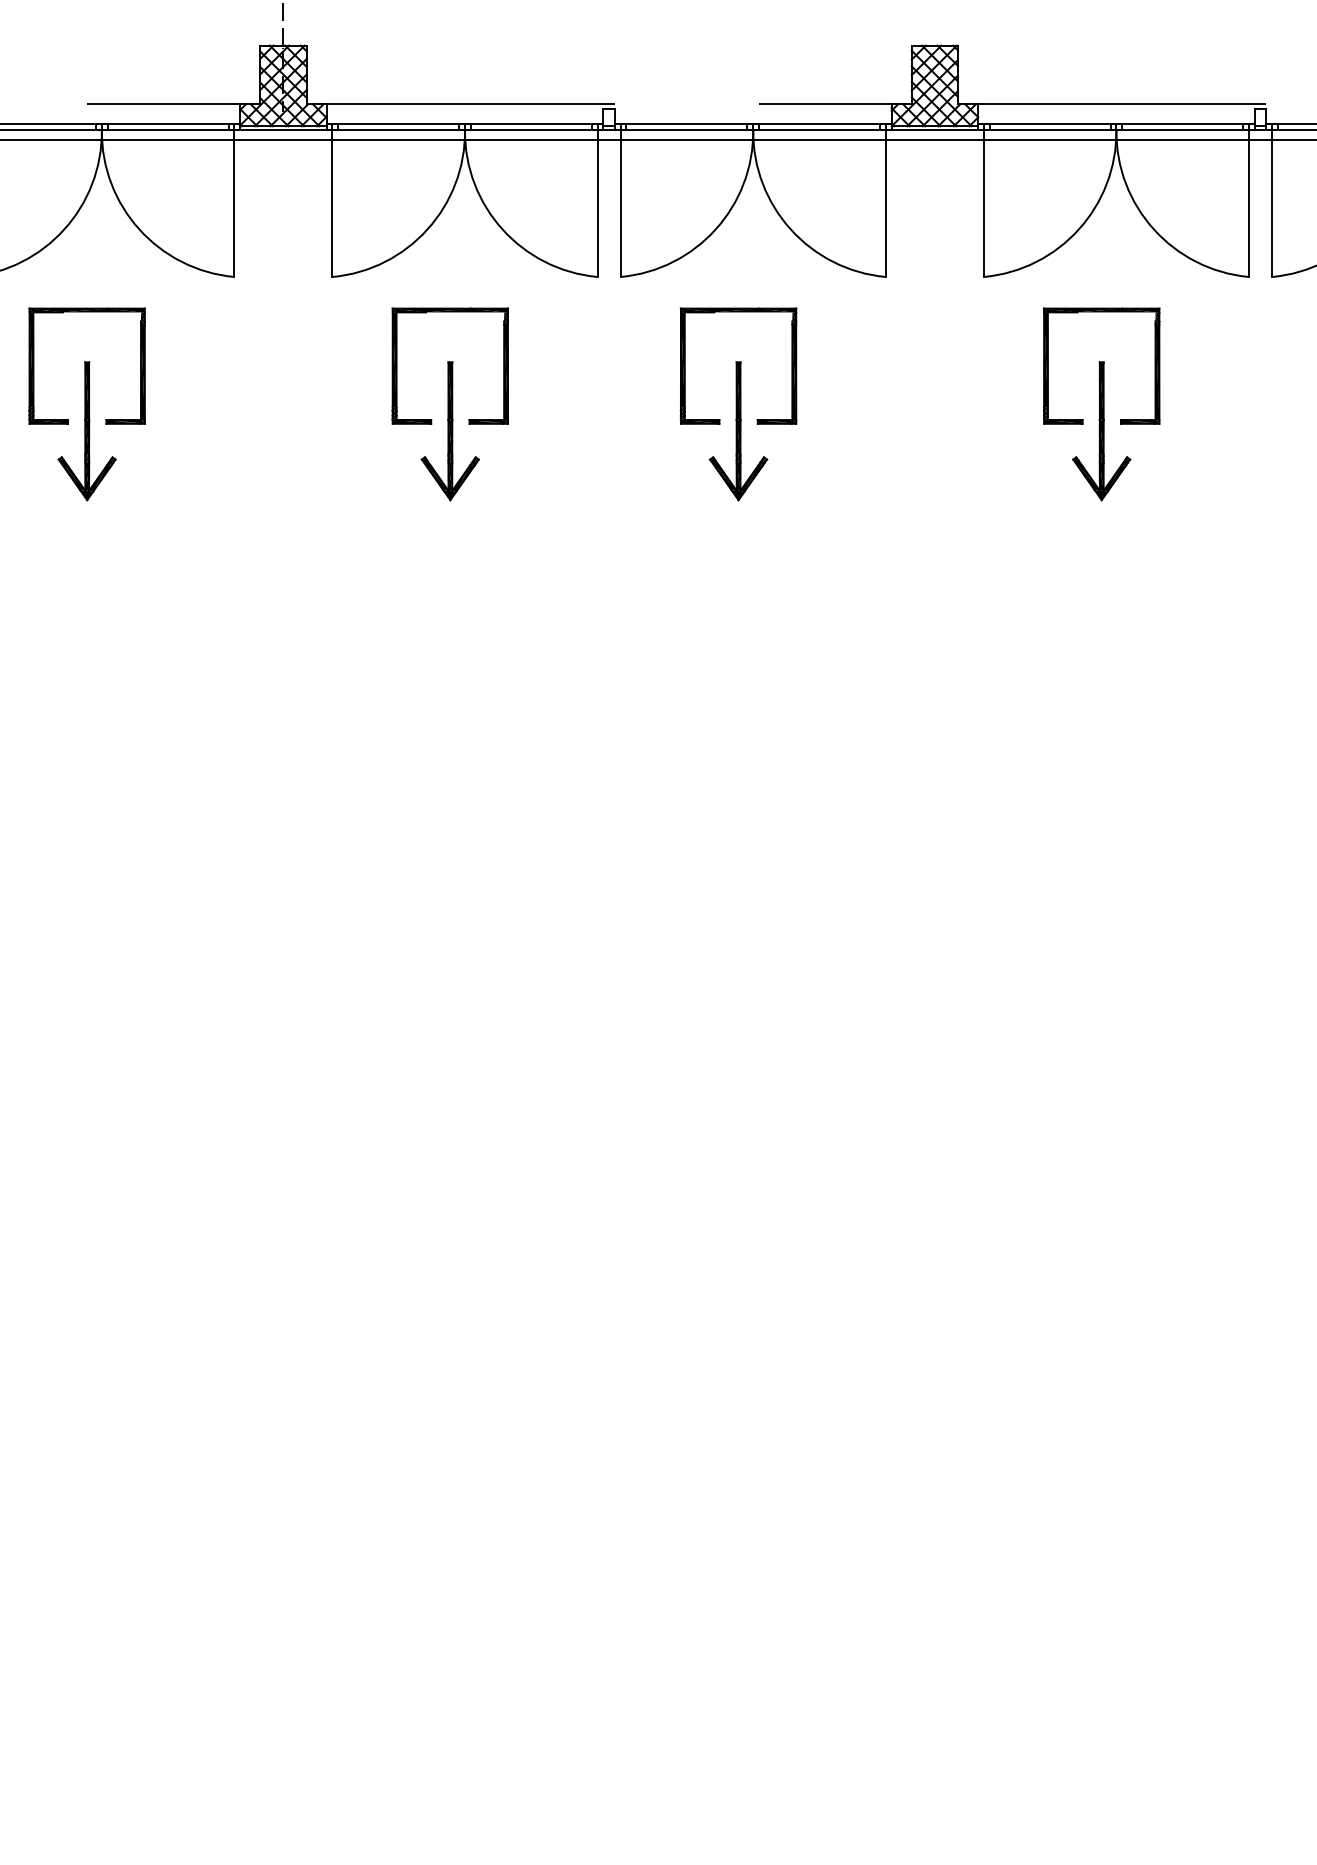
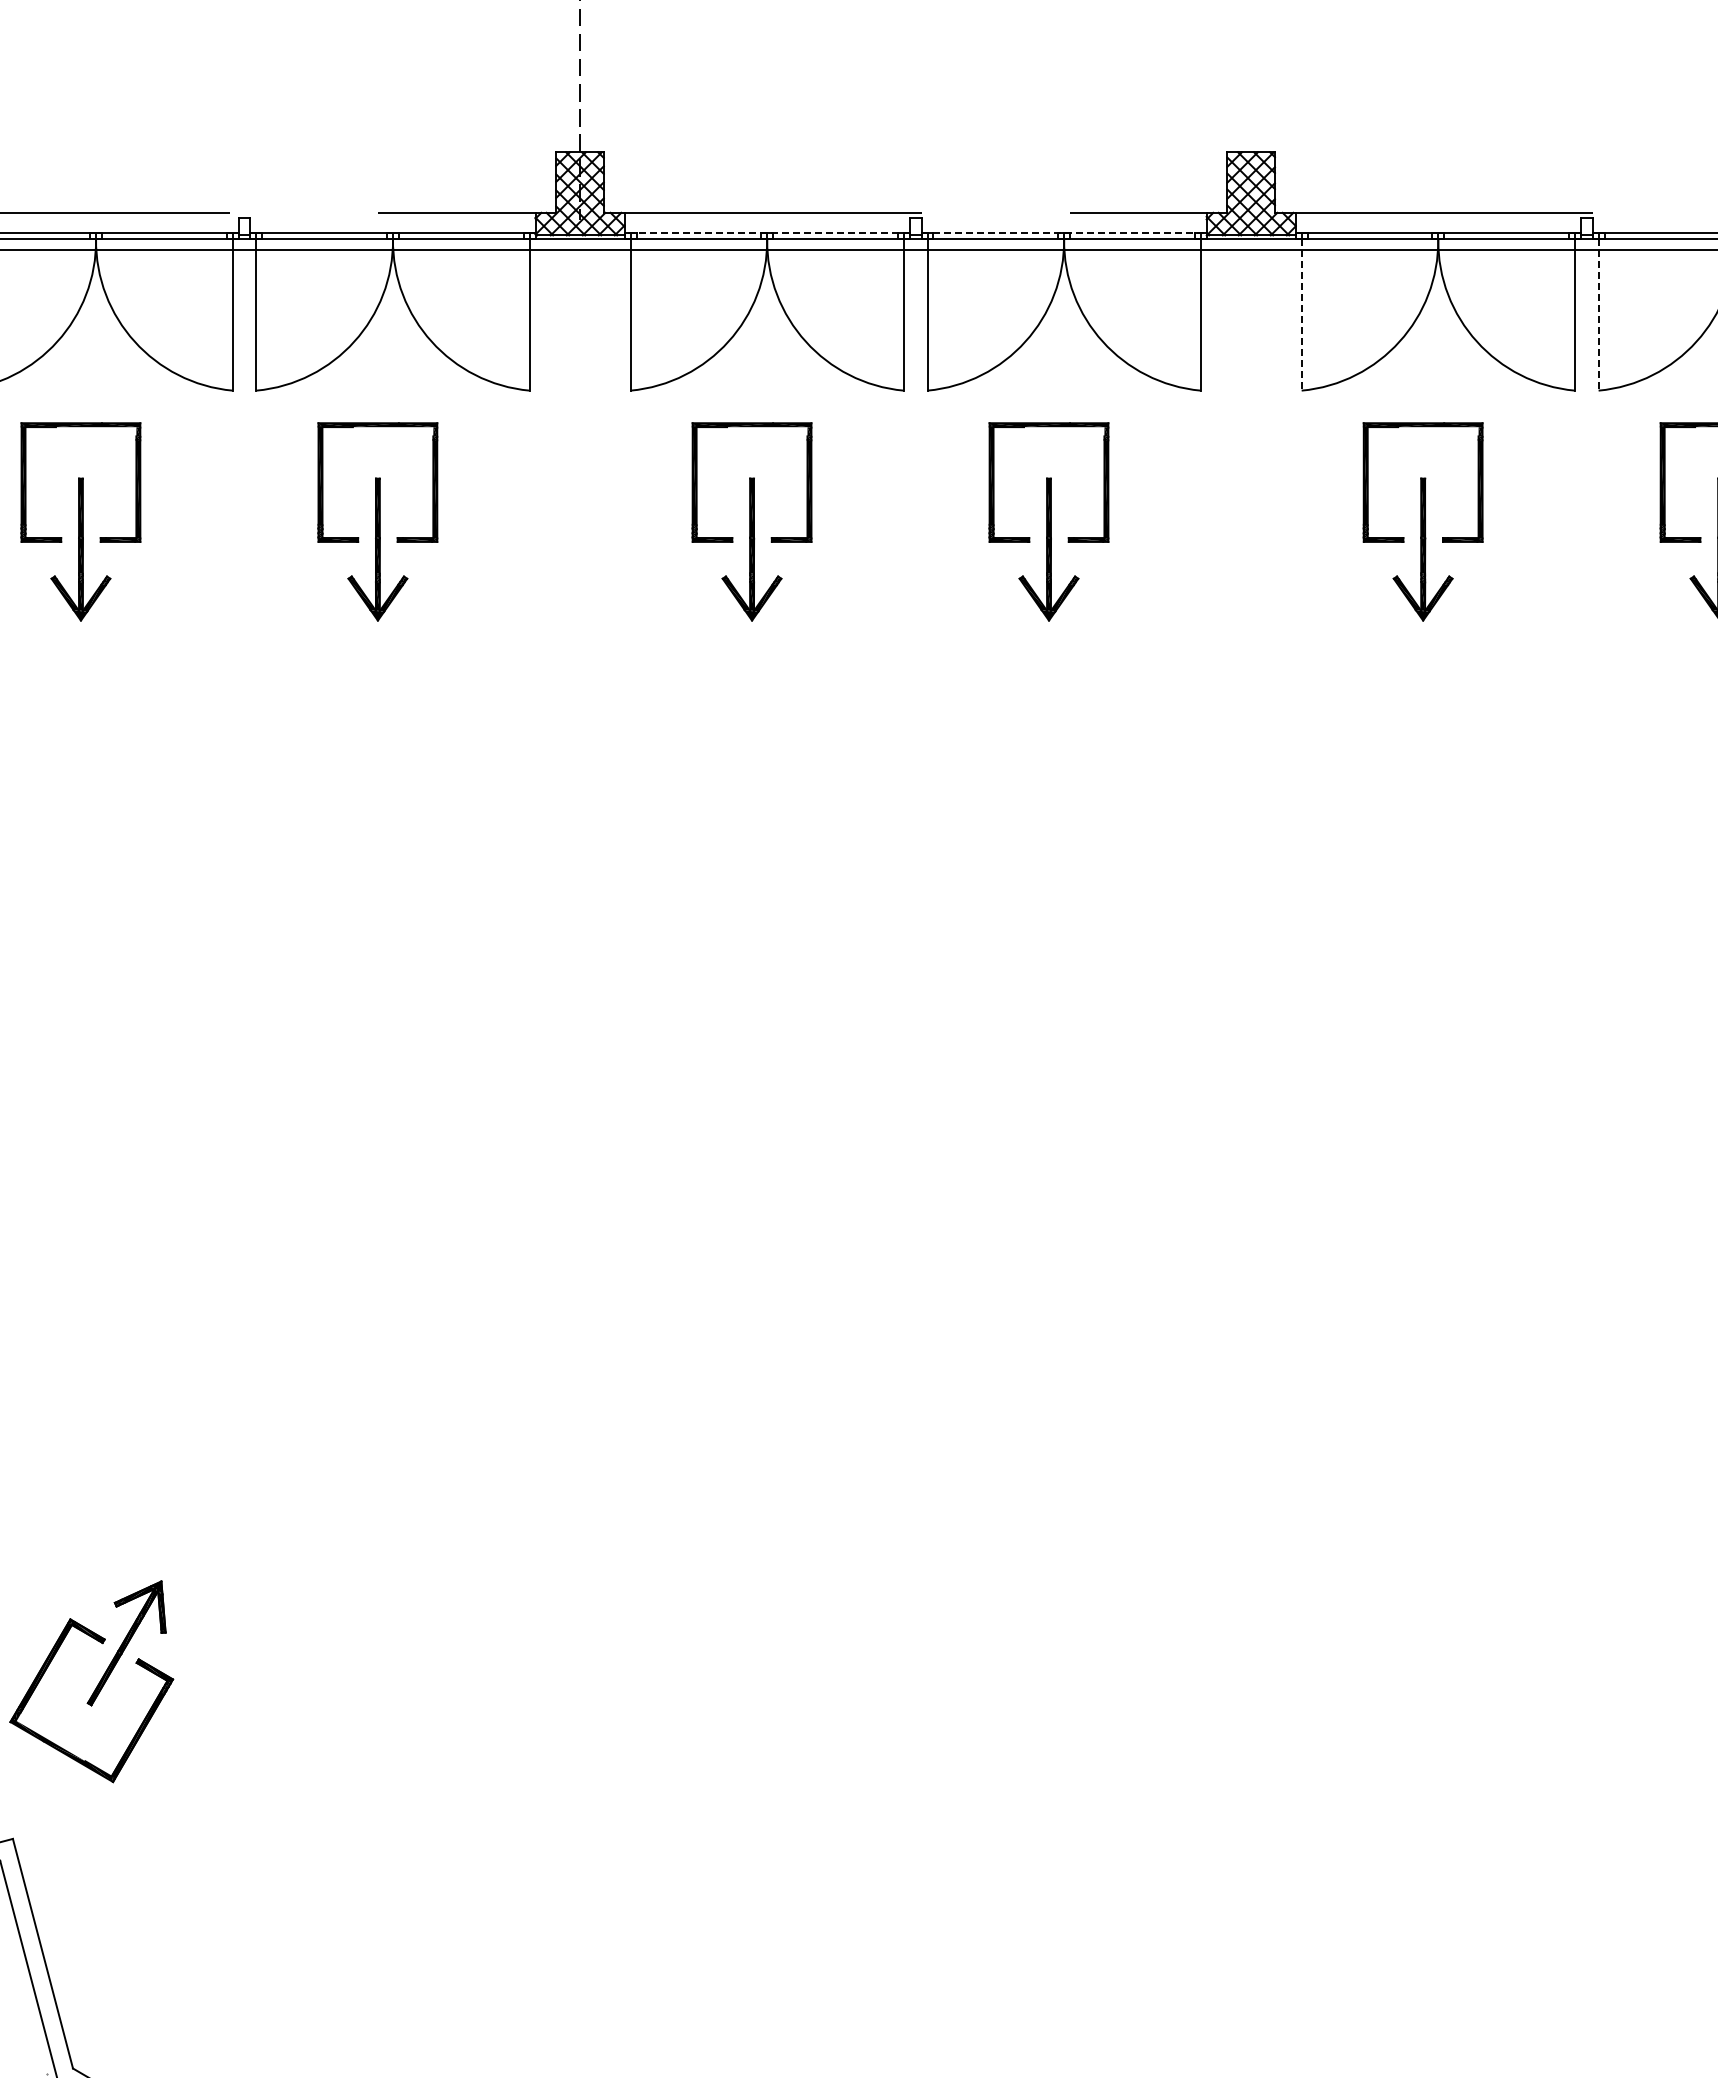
line: (465, 124) -> (767, 233), solid -> dashed
line: (753, 124) -> (1064, 233), solid -> dashed
line: (983, 203) -> (1301, 314), solid -> dashed
line: (1271, 203) -> (1598, 314), solid -> dashed

